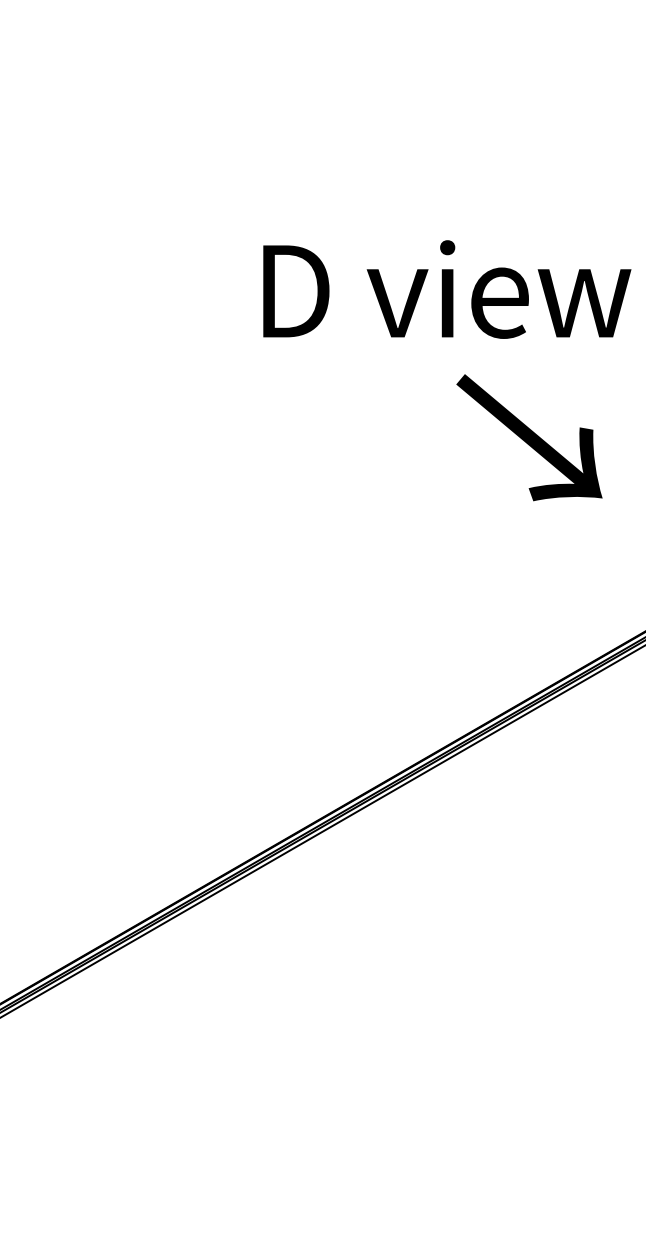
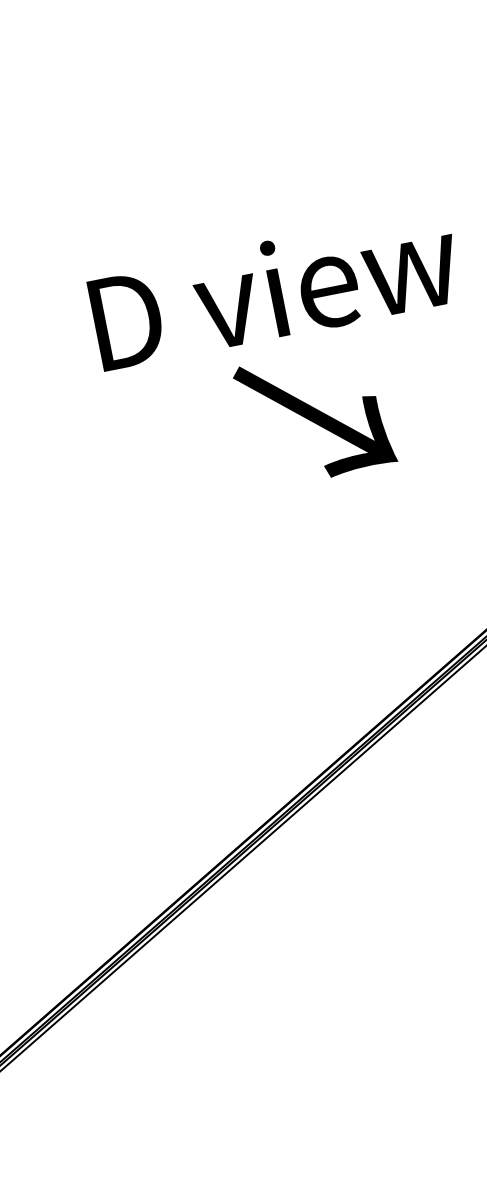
text: (529, 437) -> (314, 416), moved

